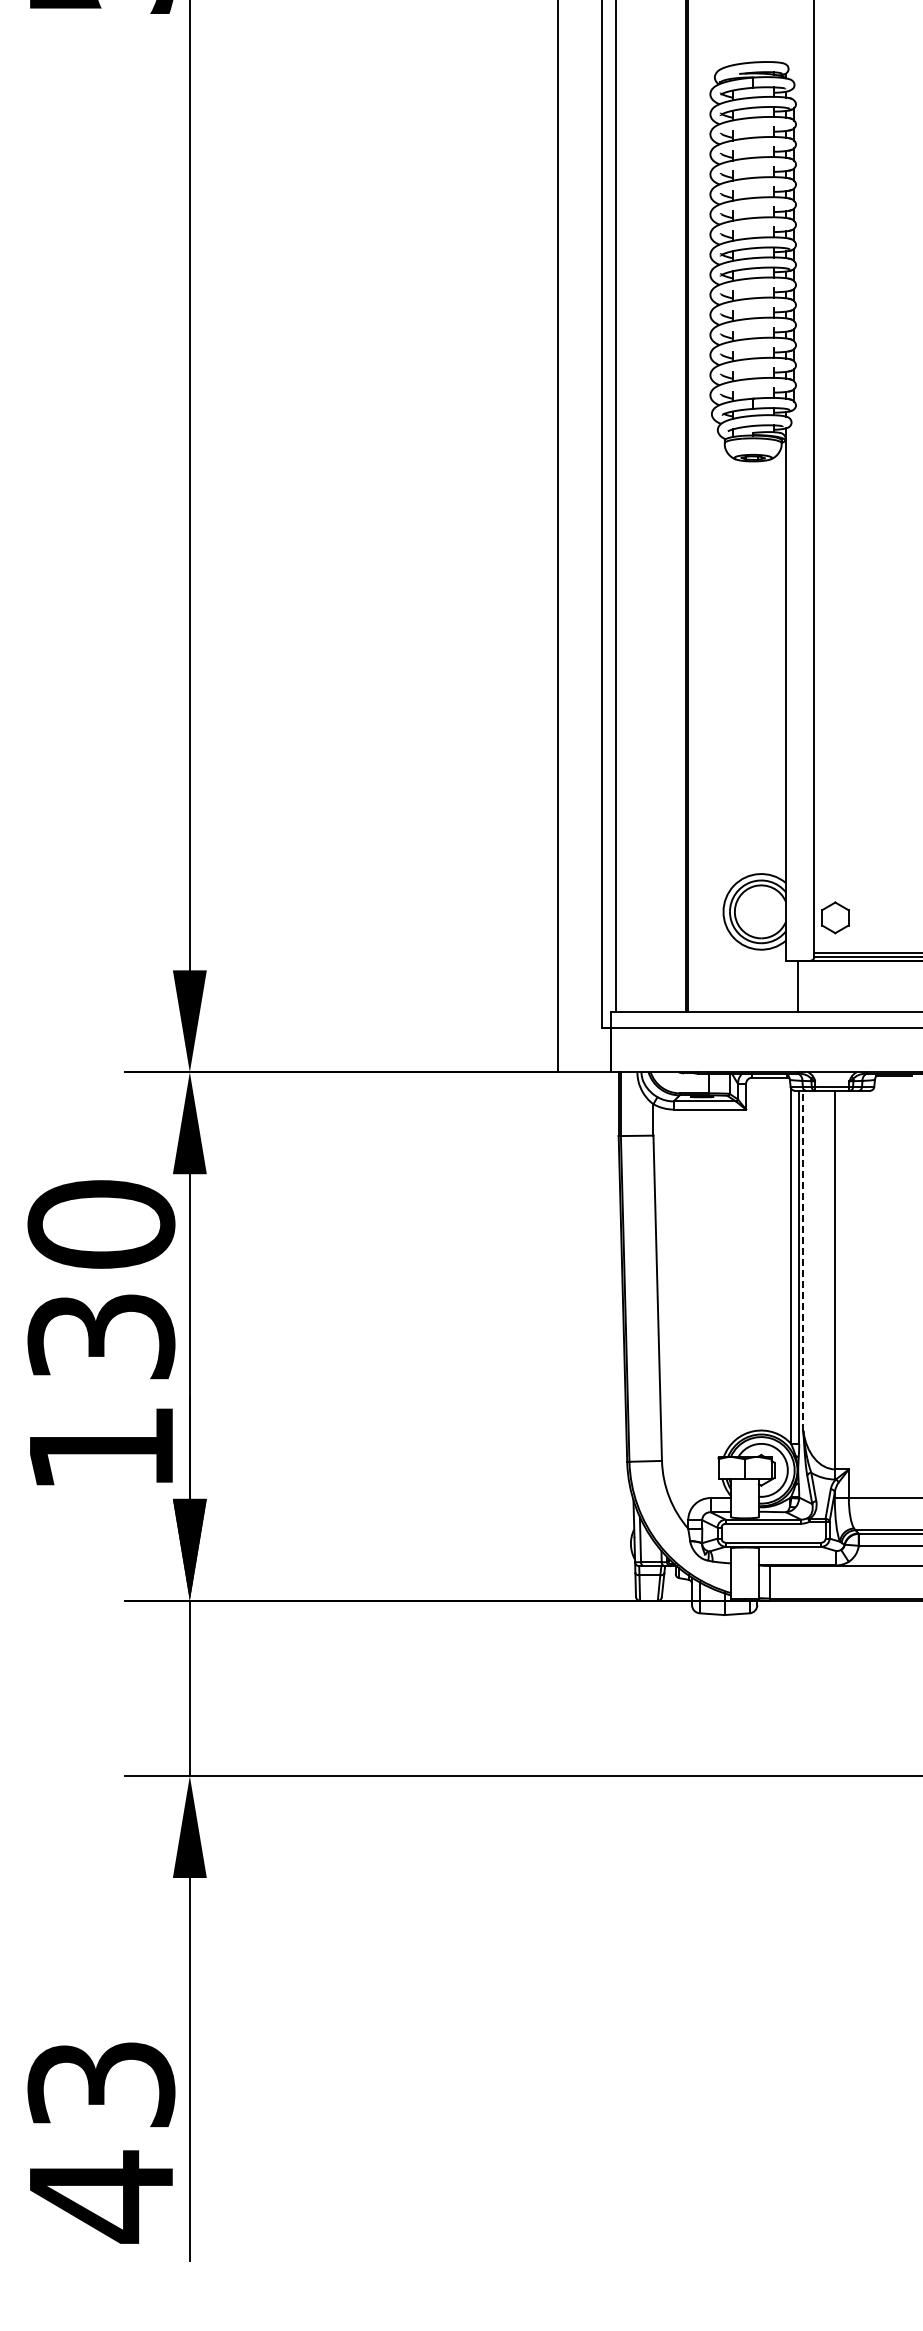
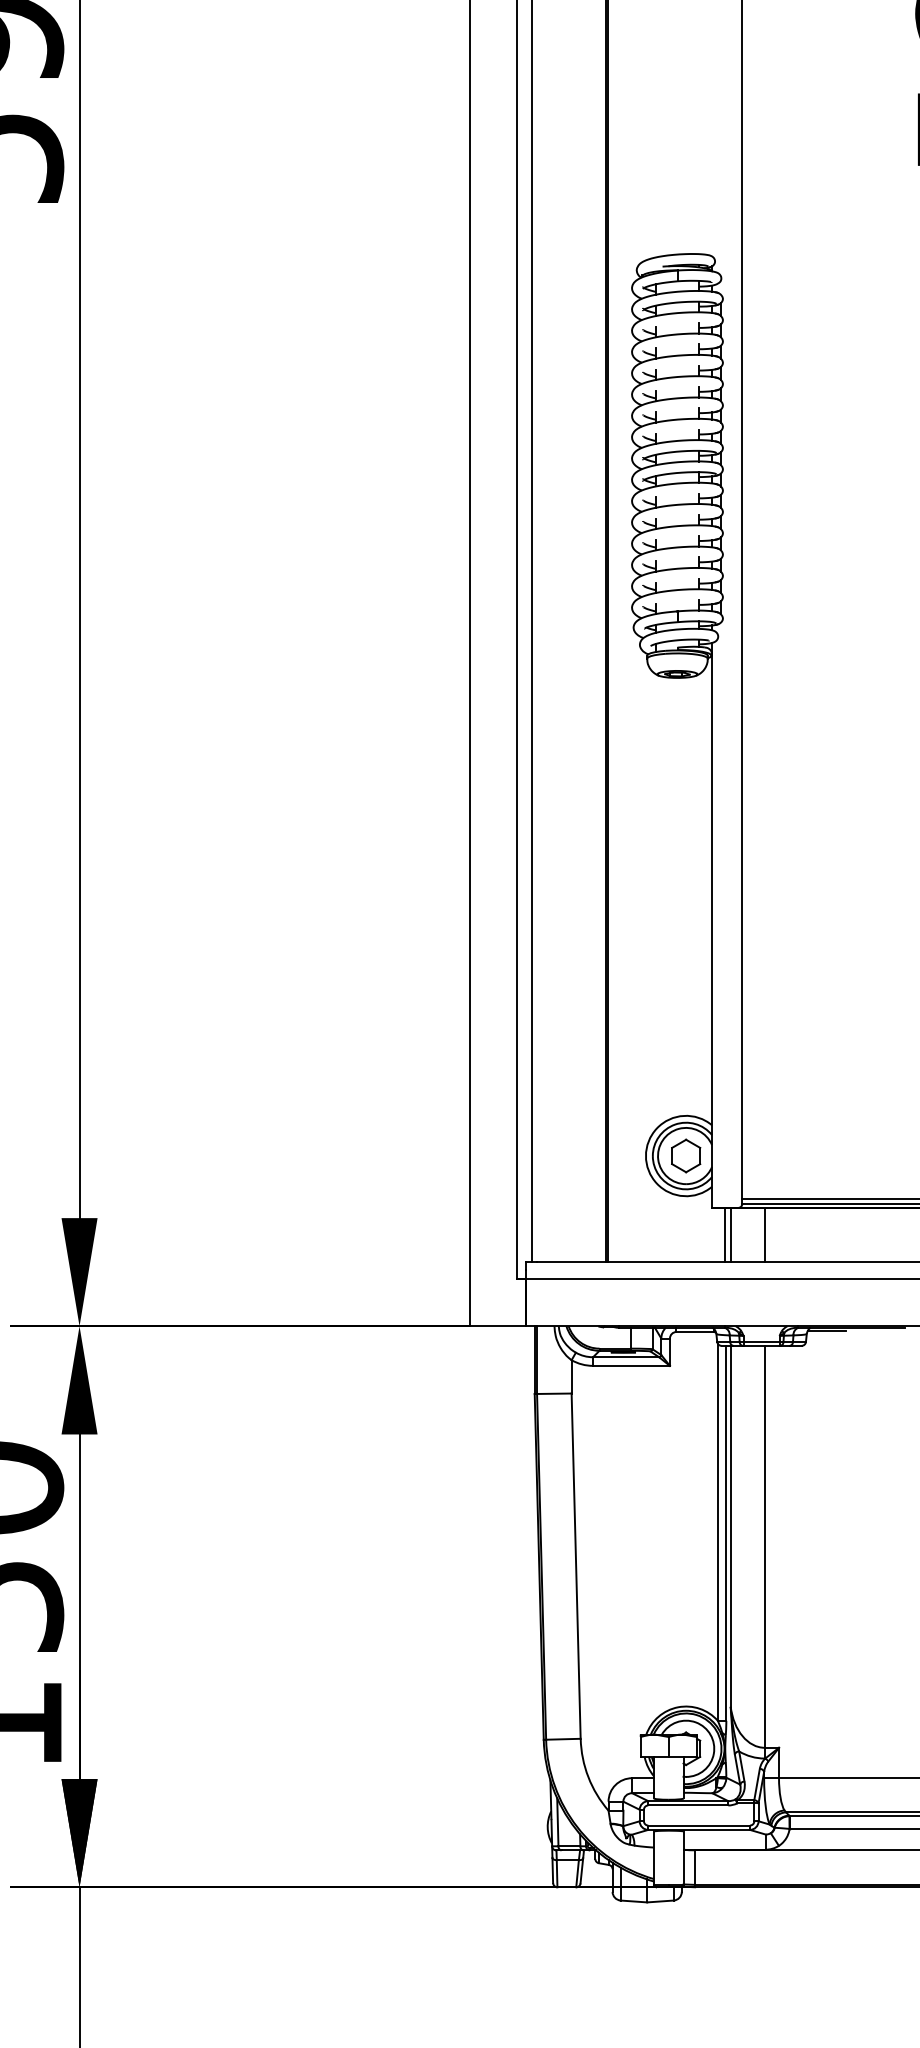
part: (835, 917) -> (686, 1155), moved
line: (803, 985) -> (730, 1234), added
line: (835, 985) -> (764, 1234), added
line: (803, 1260) -> (730, 1526), dashed -> solid

